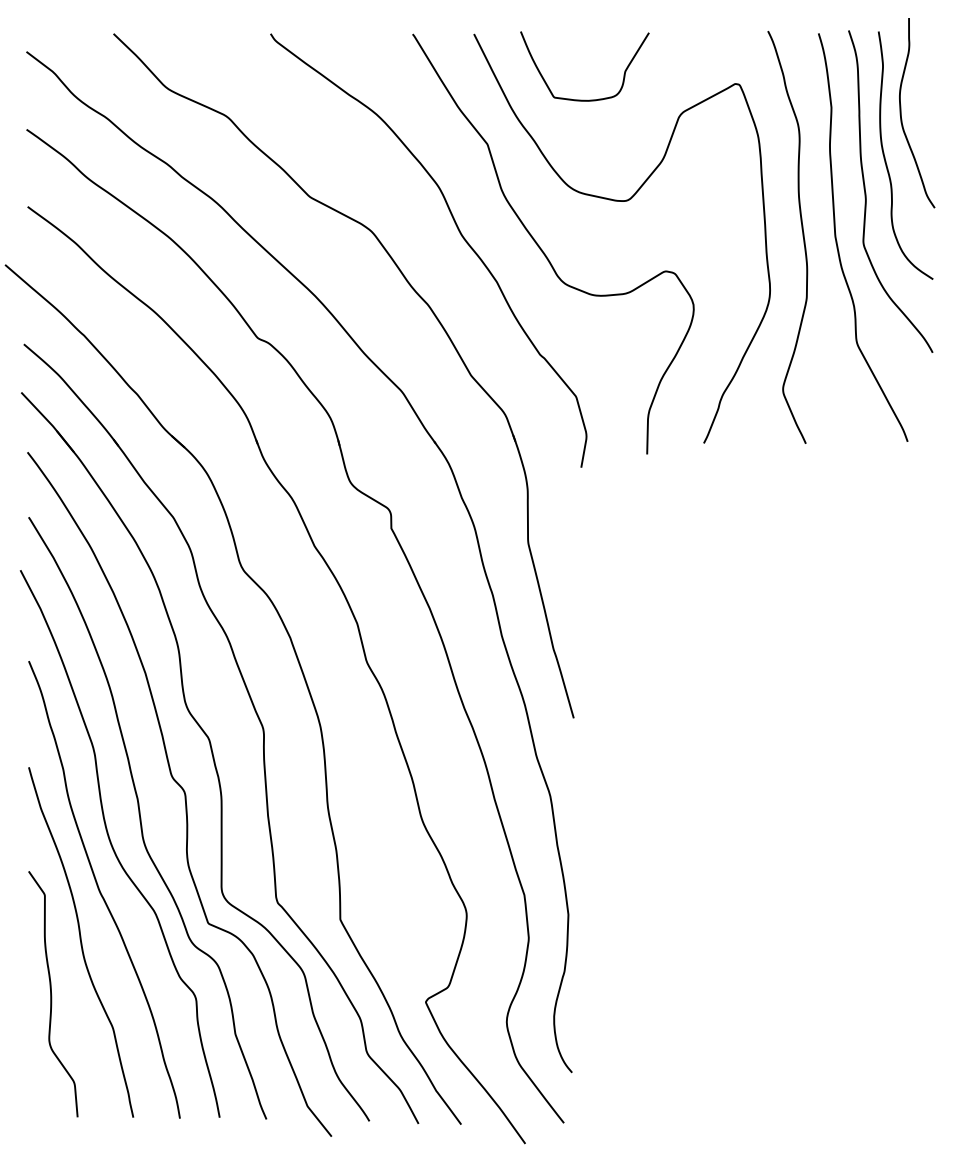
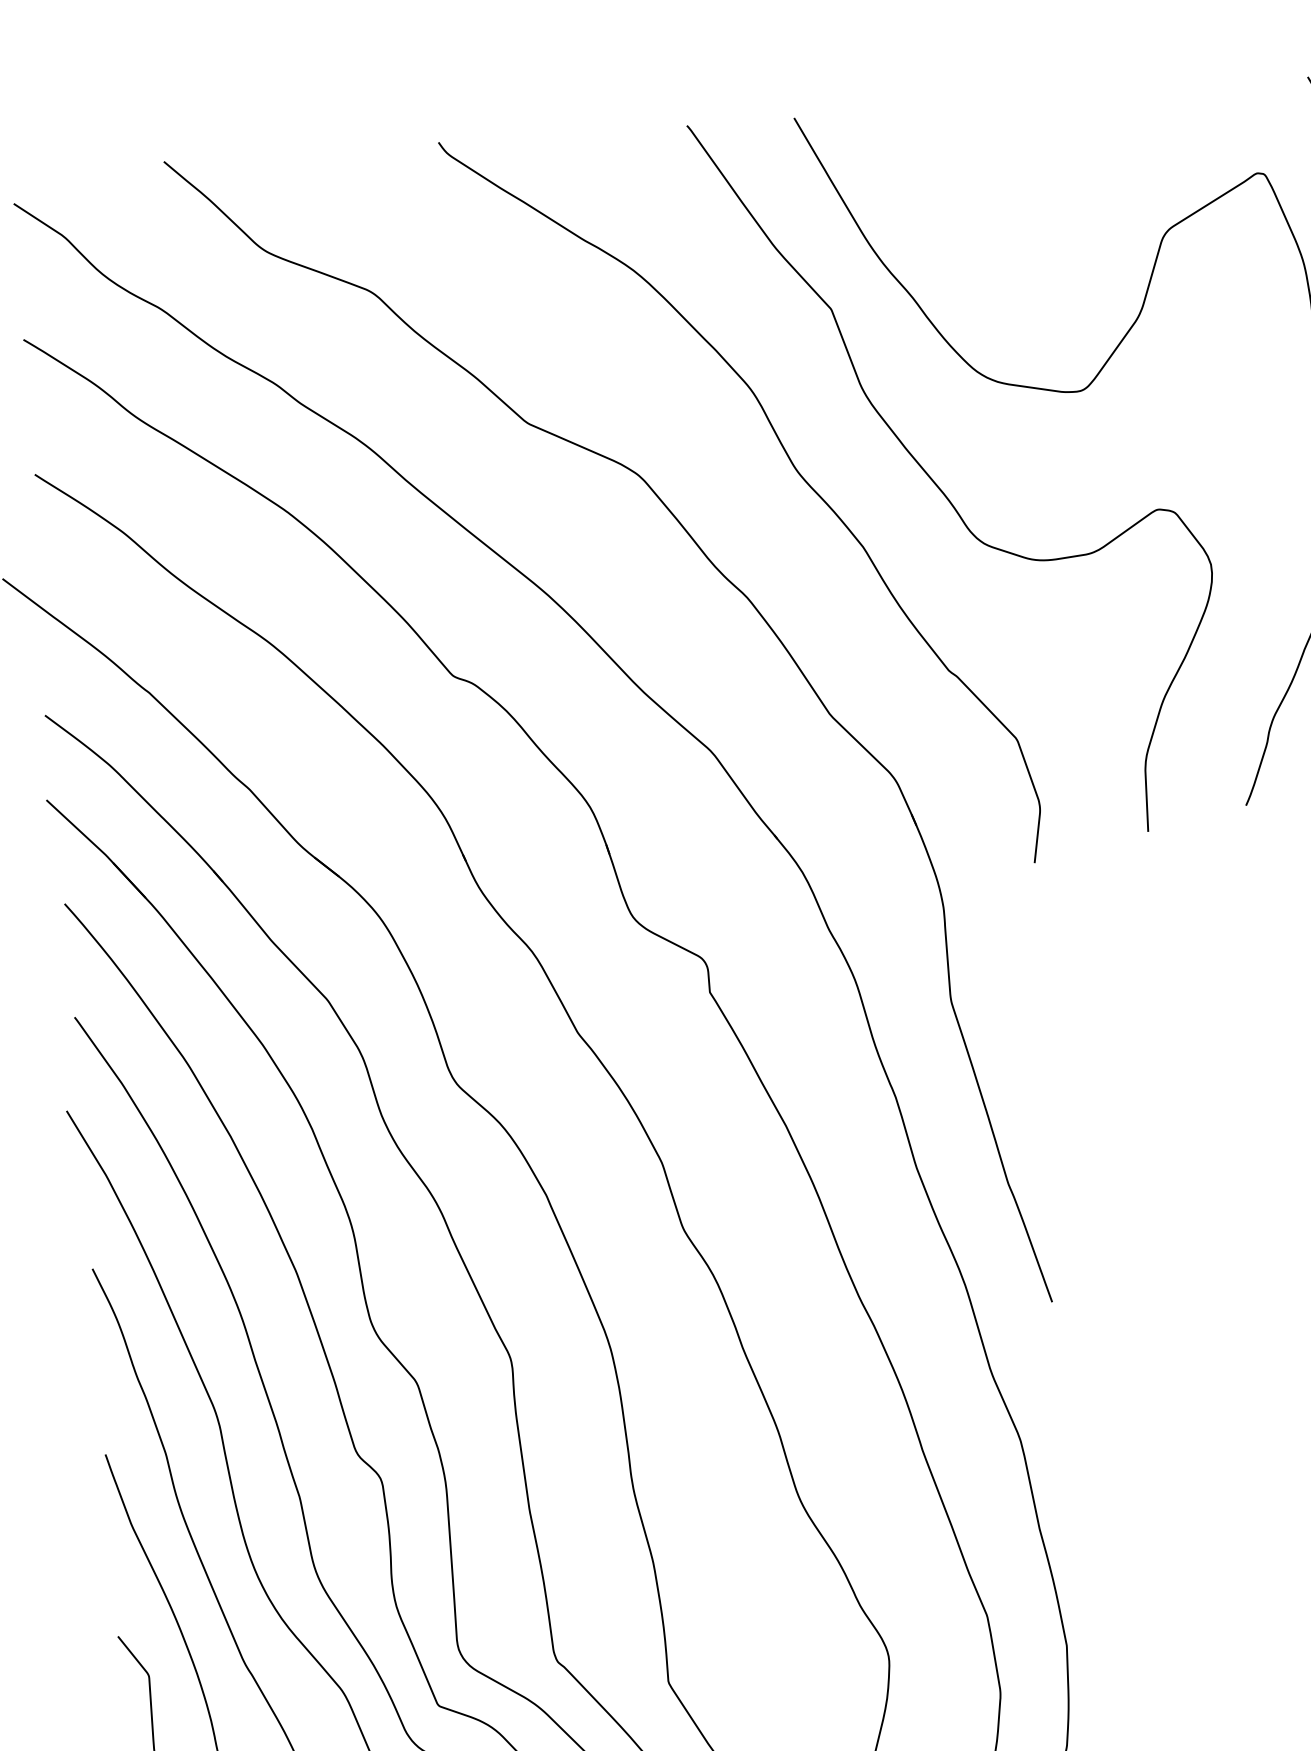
curve: (584, 99) -> (995, 218), removed

